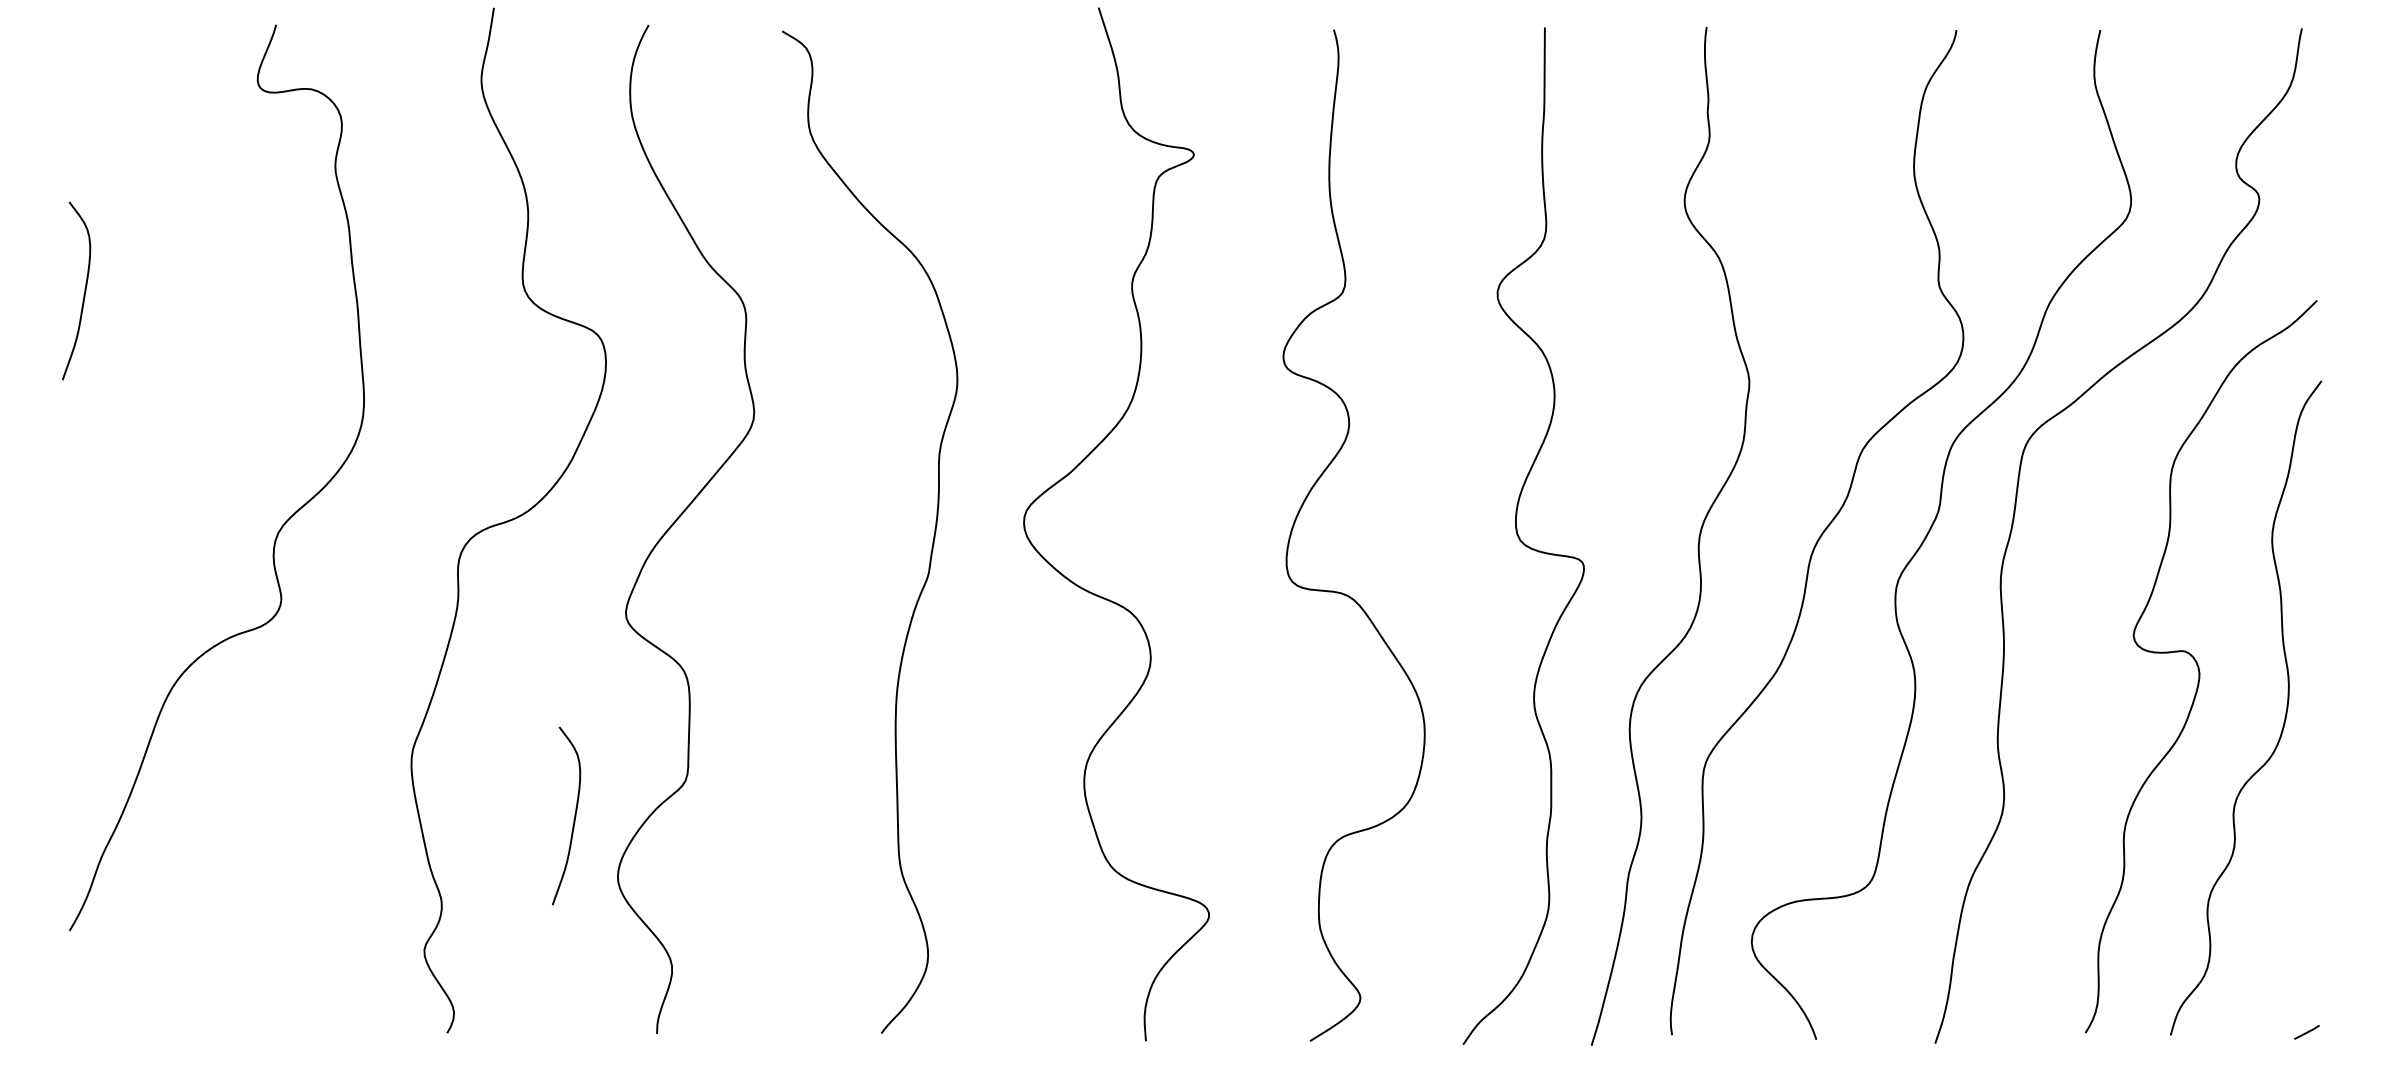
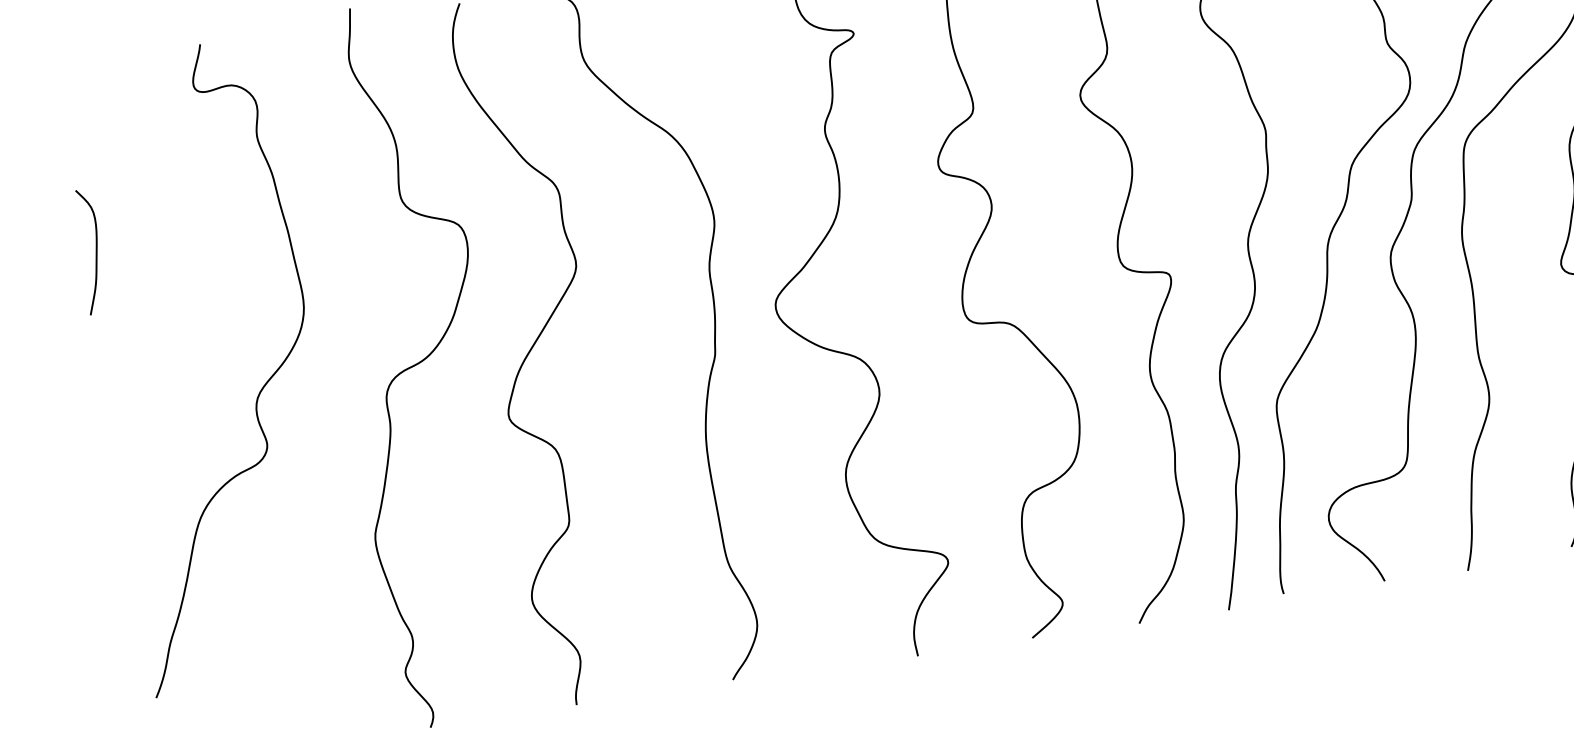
curve: (574, 815) -> (495, 562), removed

